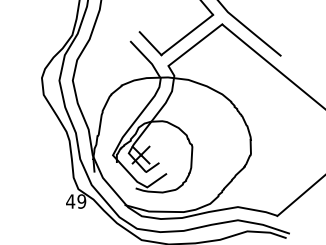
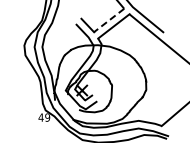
line: (186, 35) -> (108, 20), solid -> dashed

